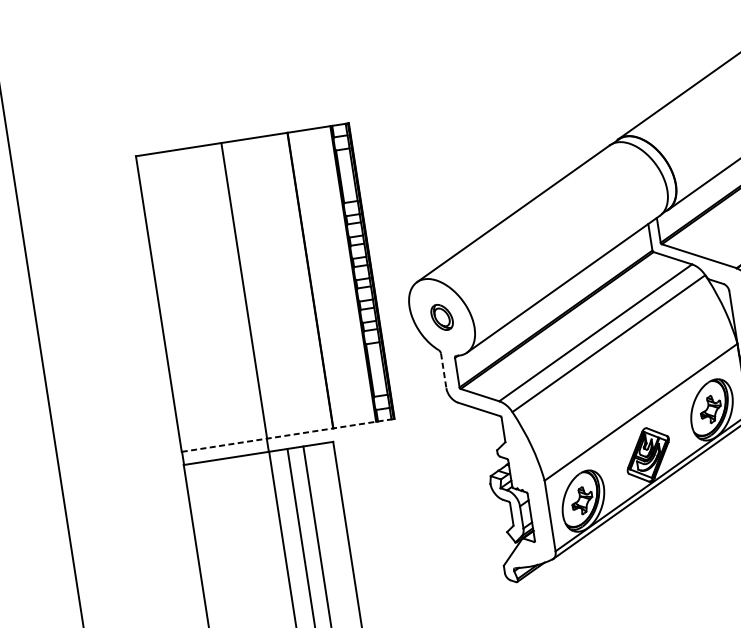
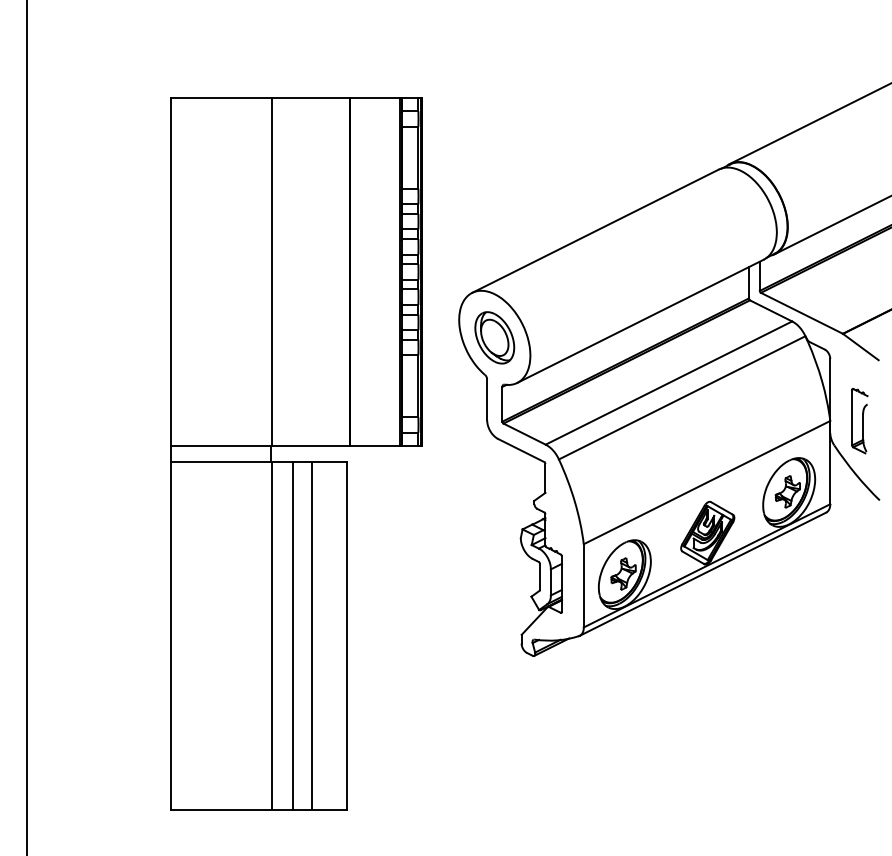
part: (441, 317) -> (494, 337), size x1.67
line: (444, 371) -> (487, 400), dashed -> solid
line: (288, 435) -> (296, 446), dashed -> solid

